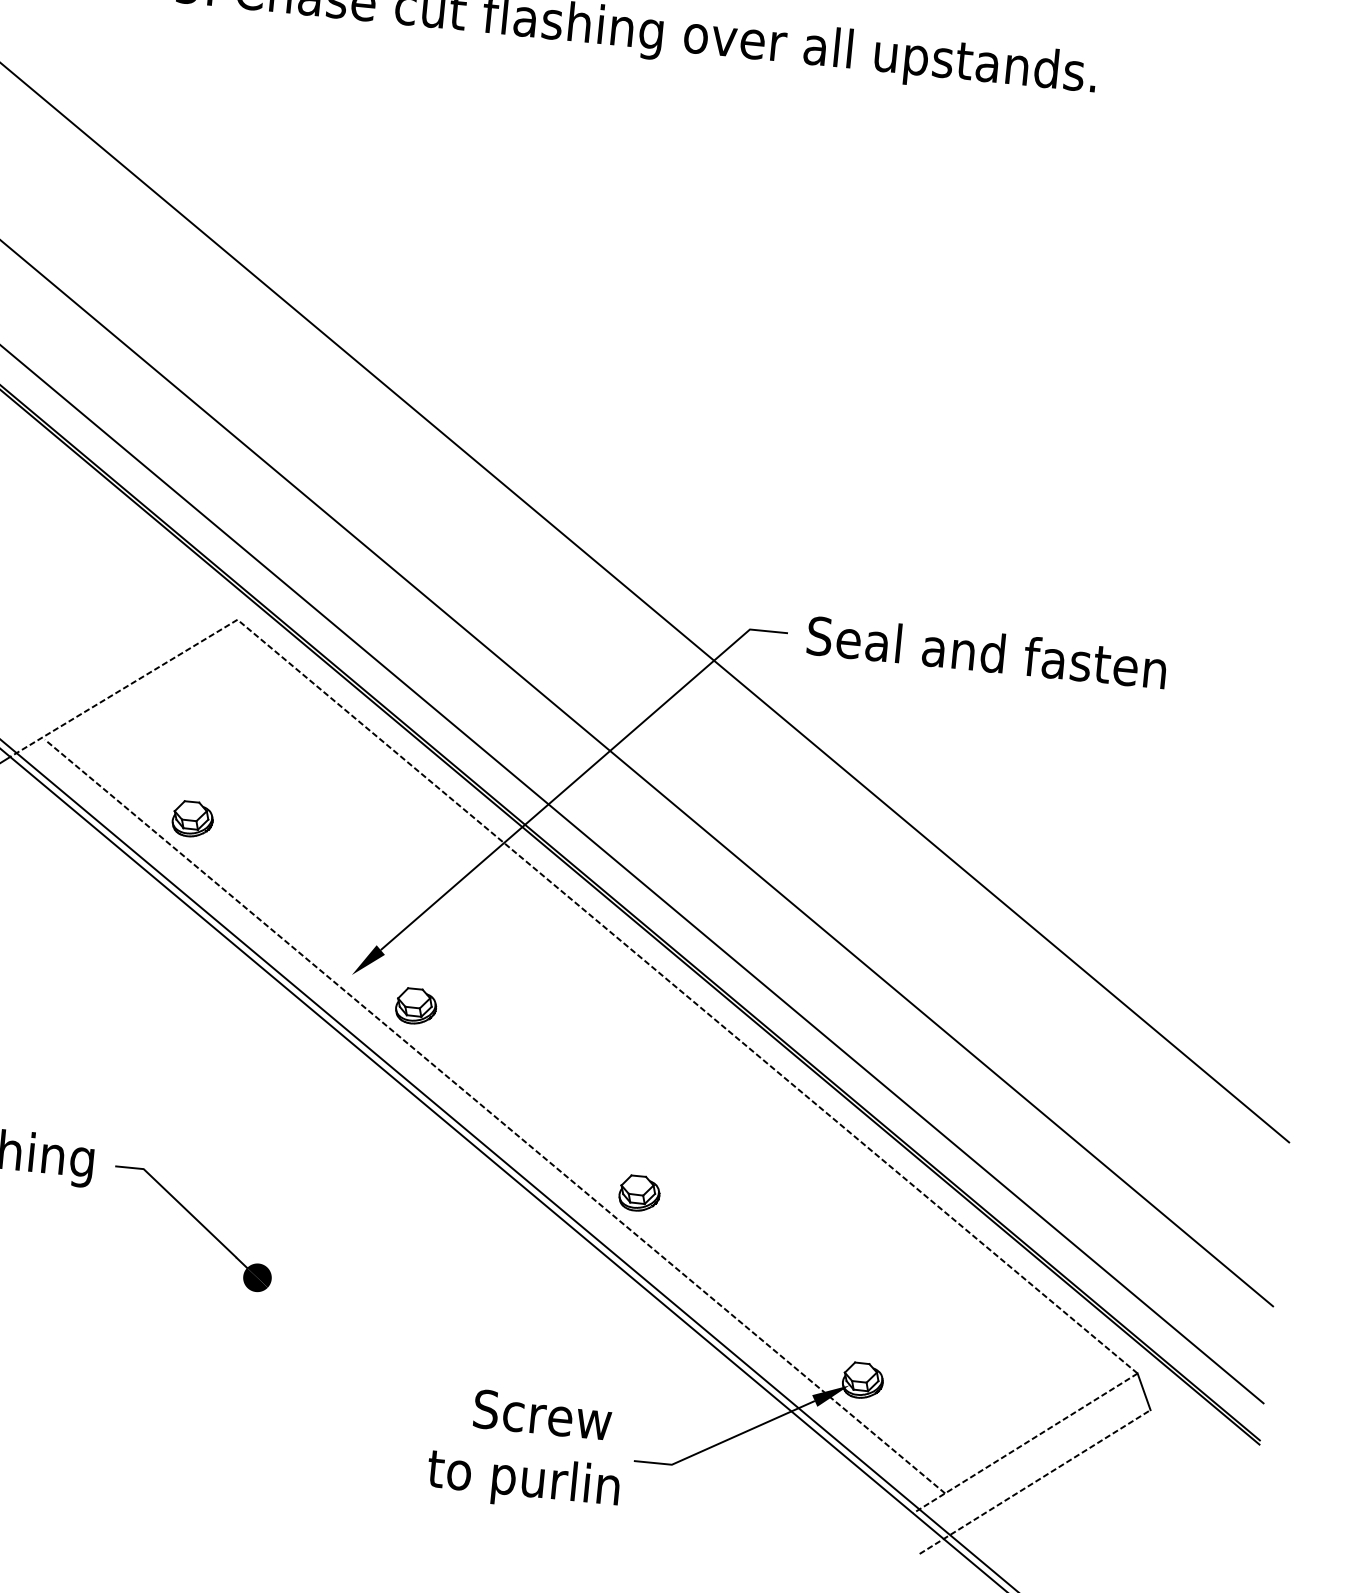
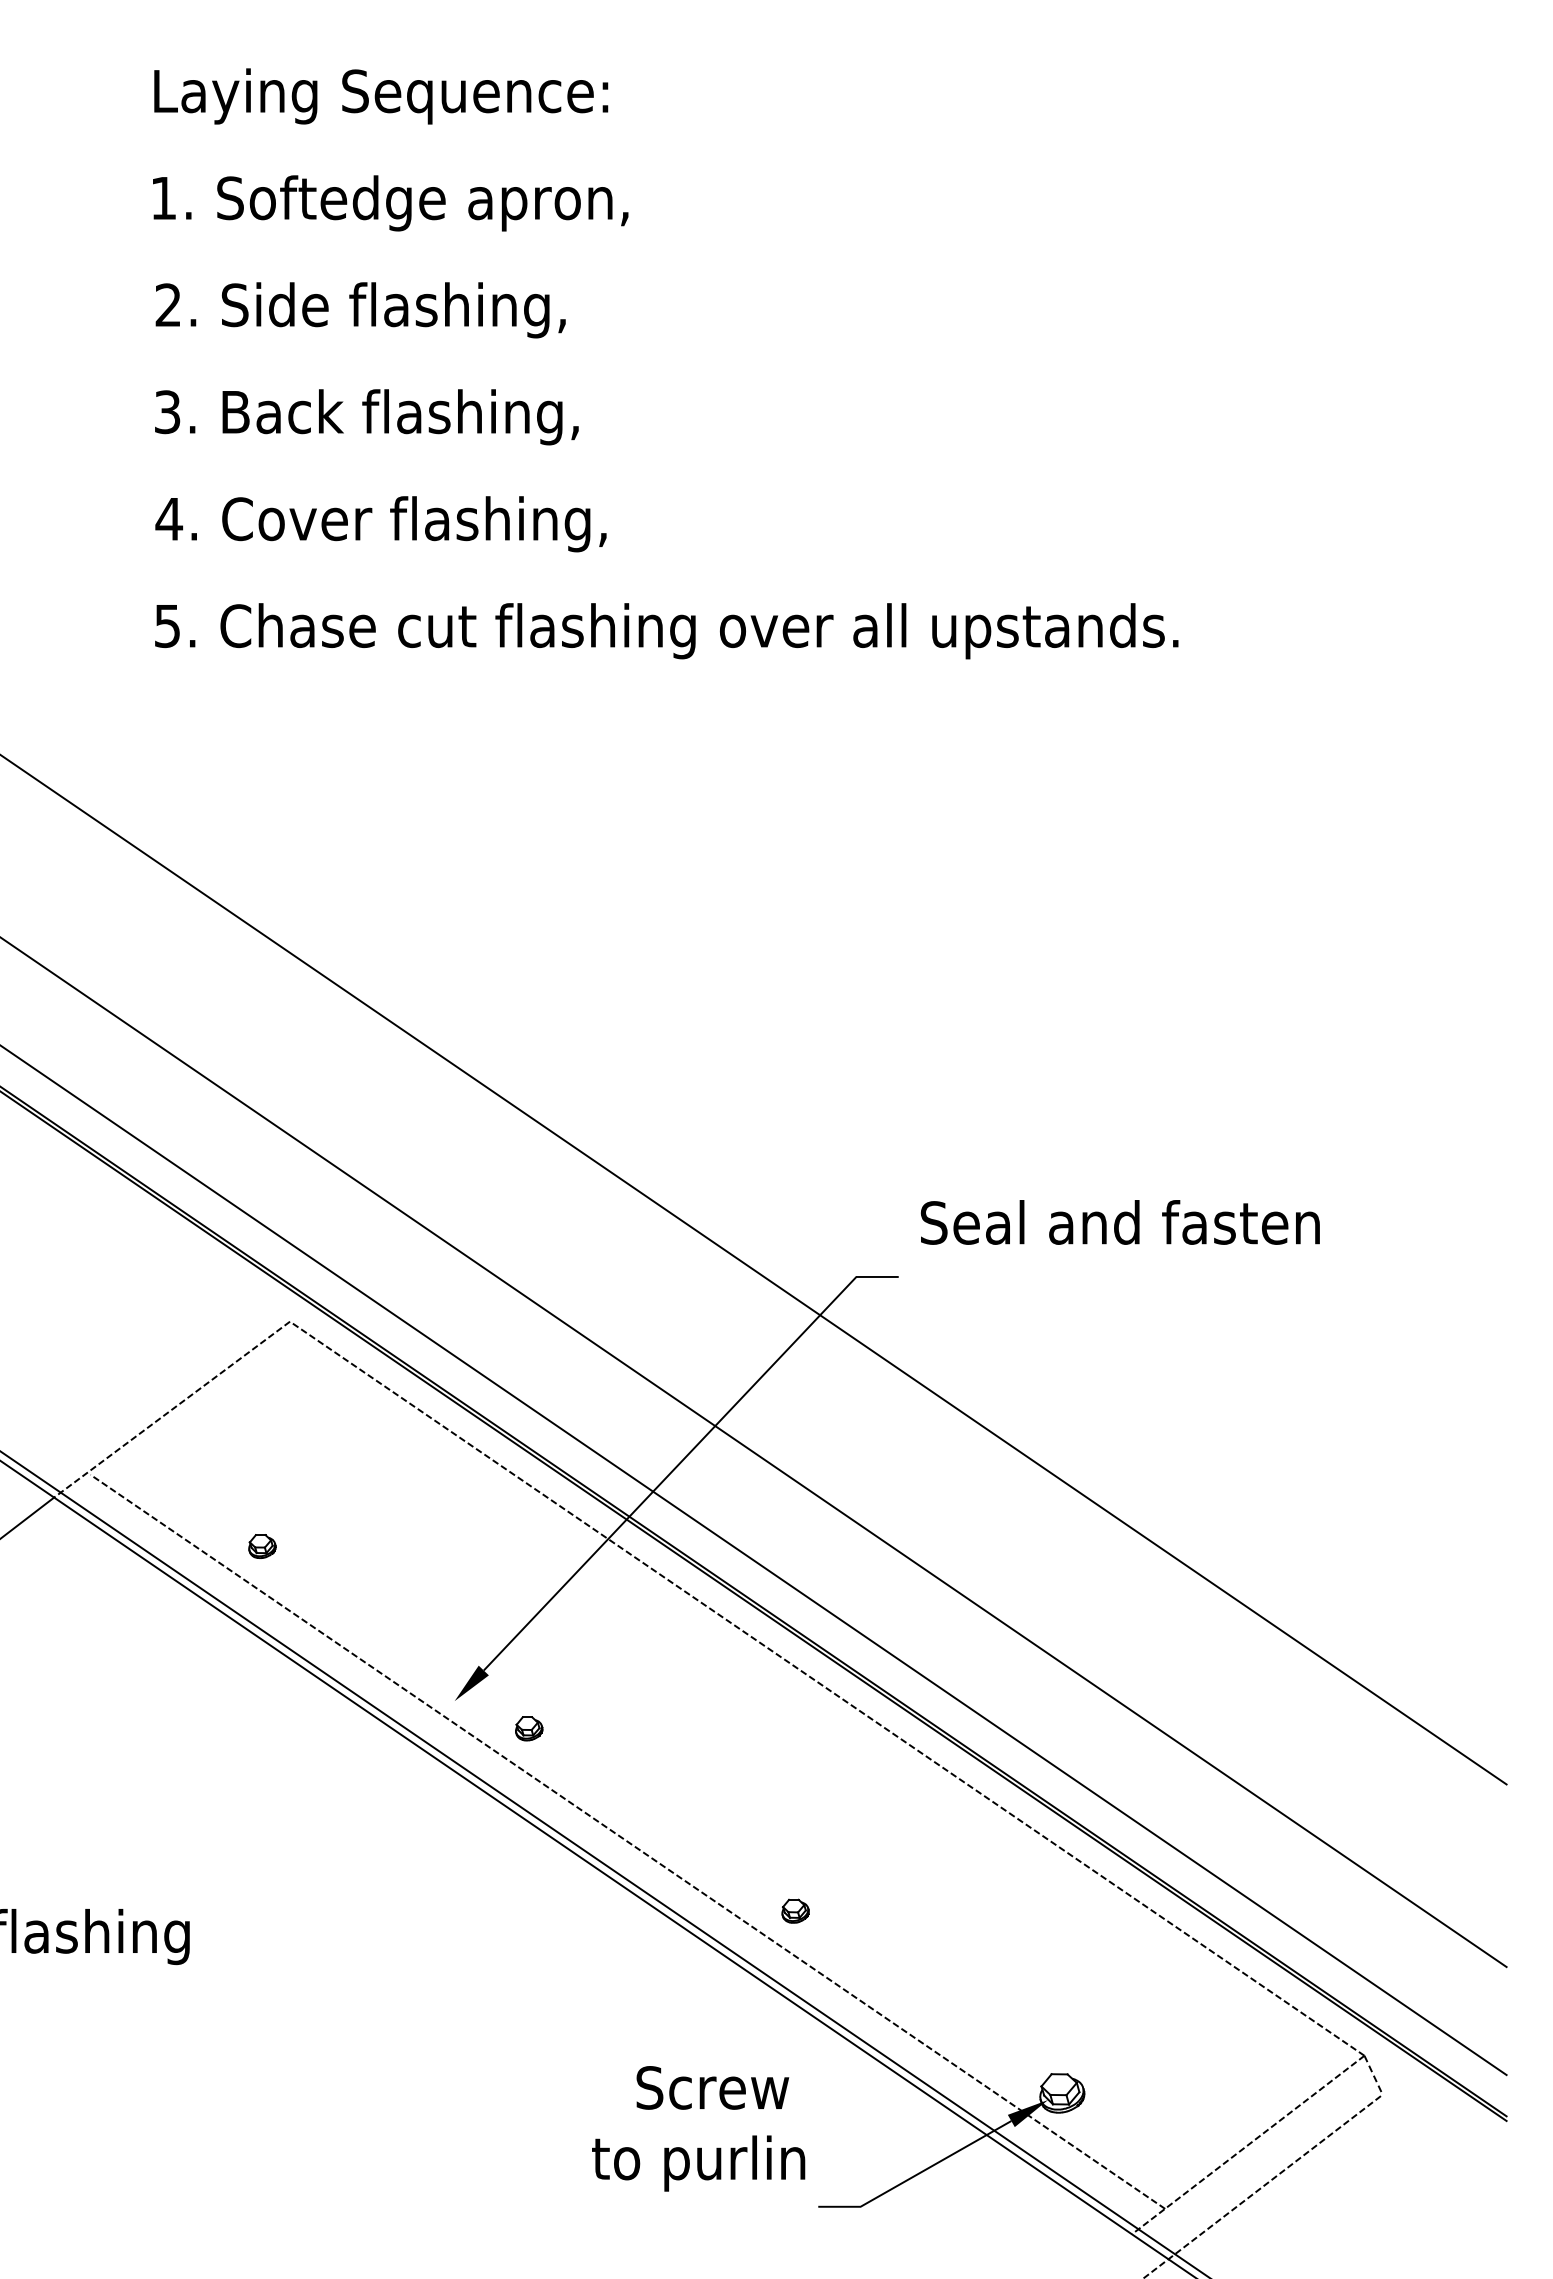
text: (986, 652) -> (1119, 1222), moved
part: (193, 819) -> (262, 1546), size x0.6
part: (416, 1006) -> (529, 1728), size x0.6
part: (639, 1193) -> (795, 1911), size x0.6
part: (198, 1223) -> (312, 1991), removed
line: (1143, 1392) -> (1373, 2075), solid -> dashed
text: (526, 1450) -> (698, 2128), moved

